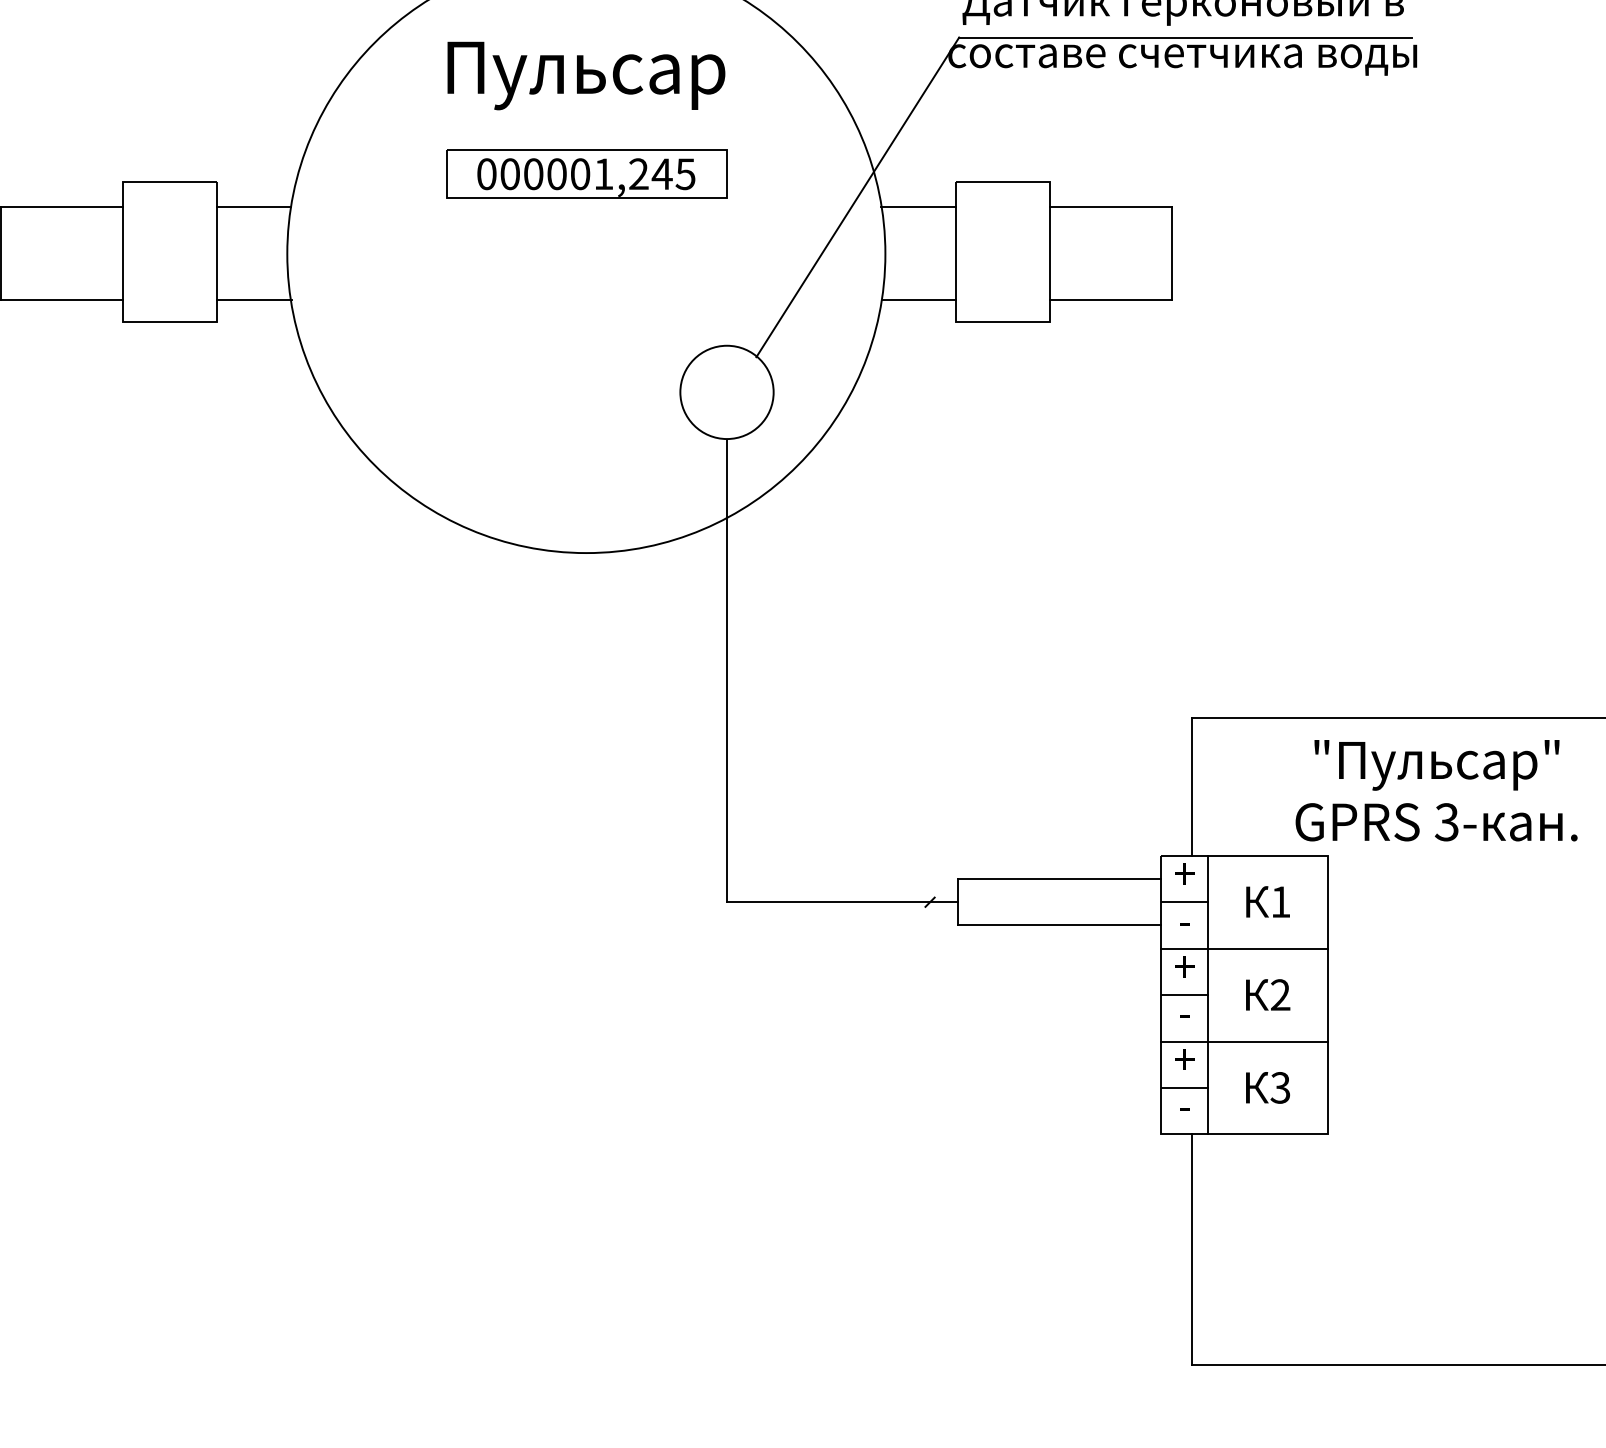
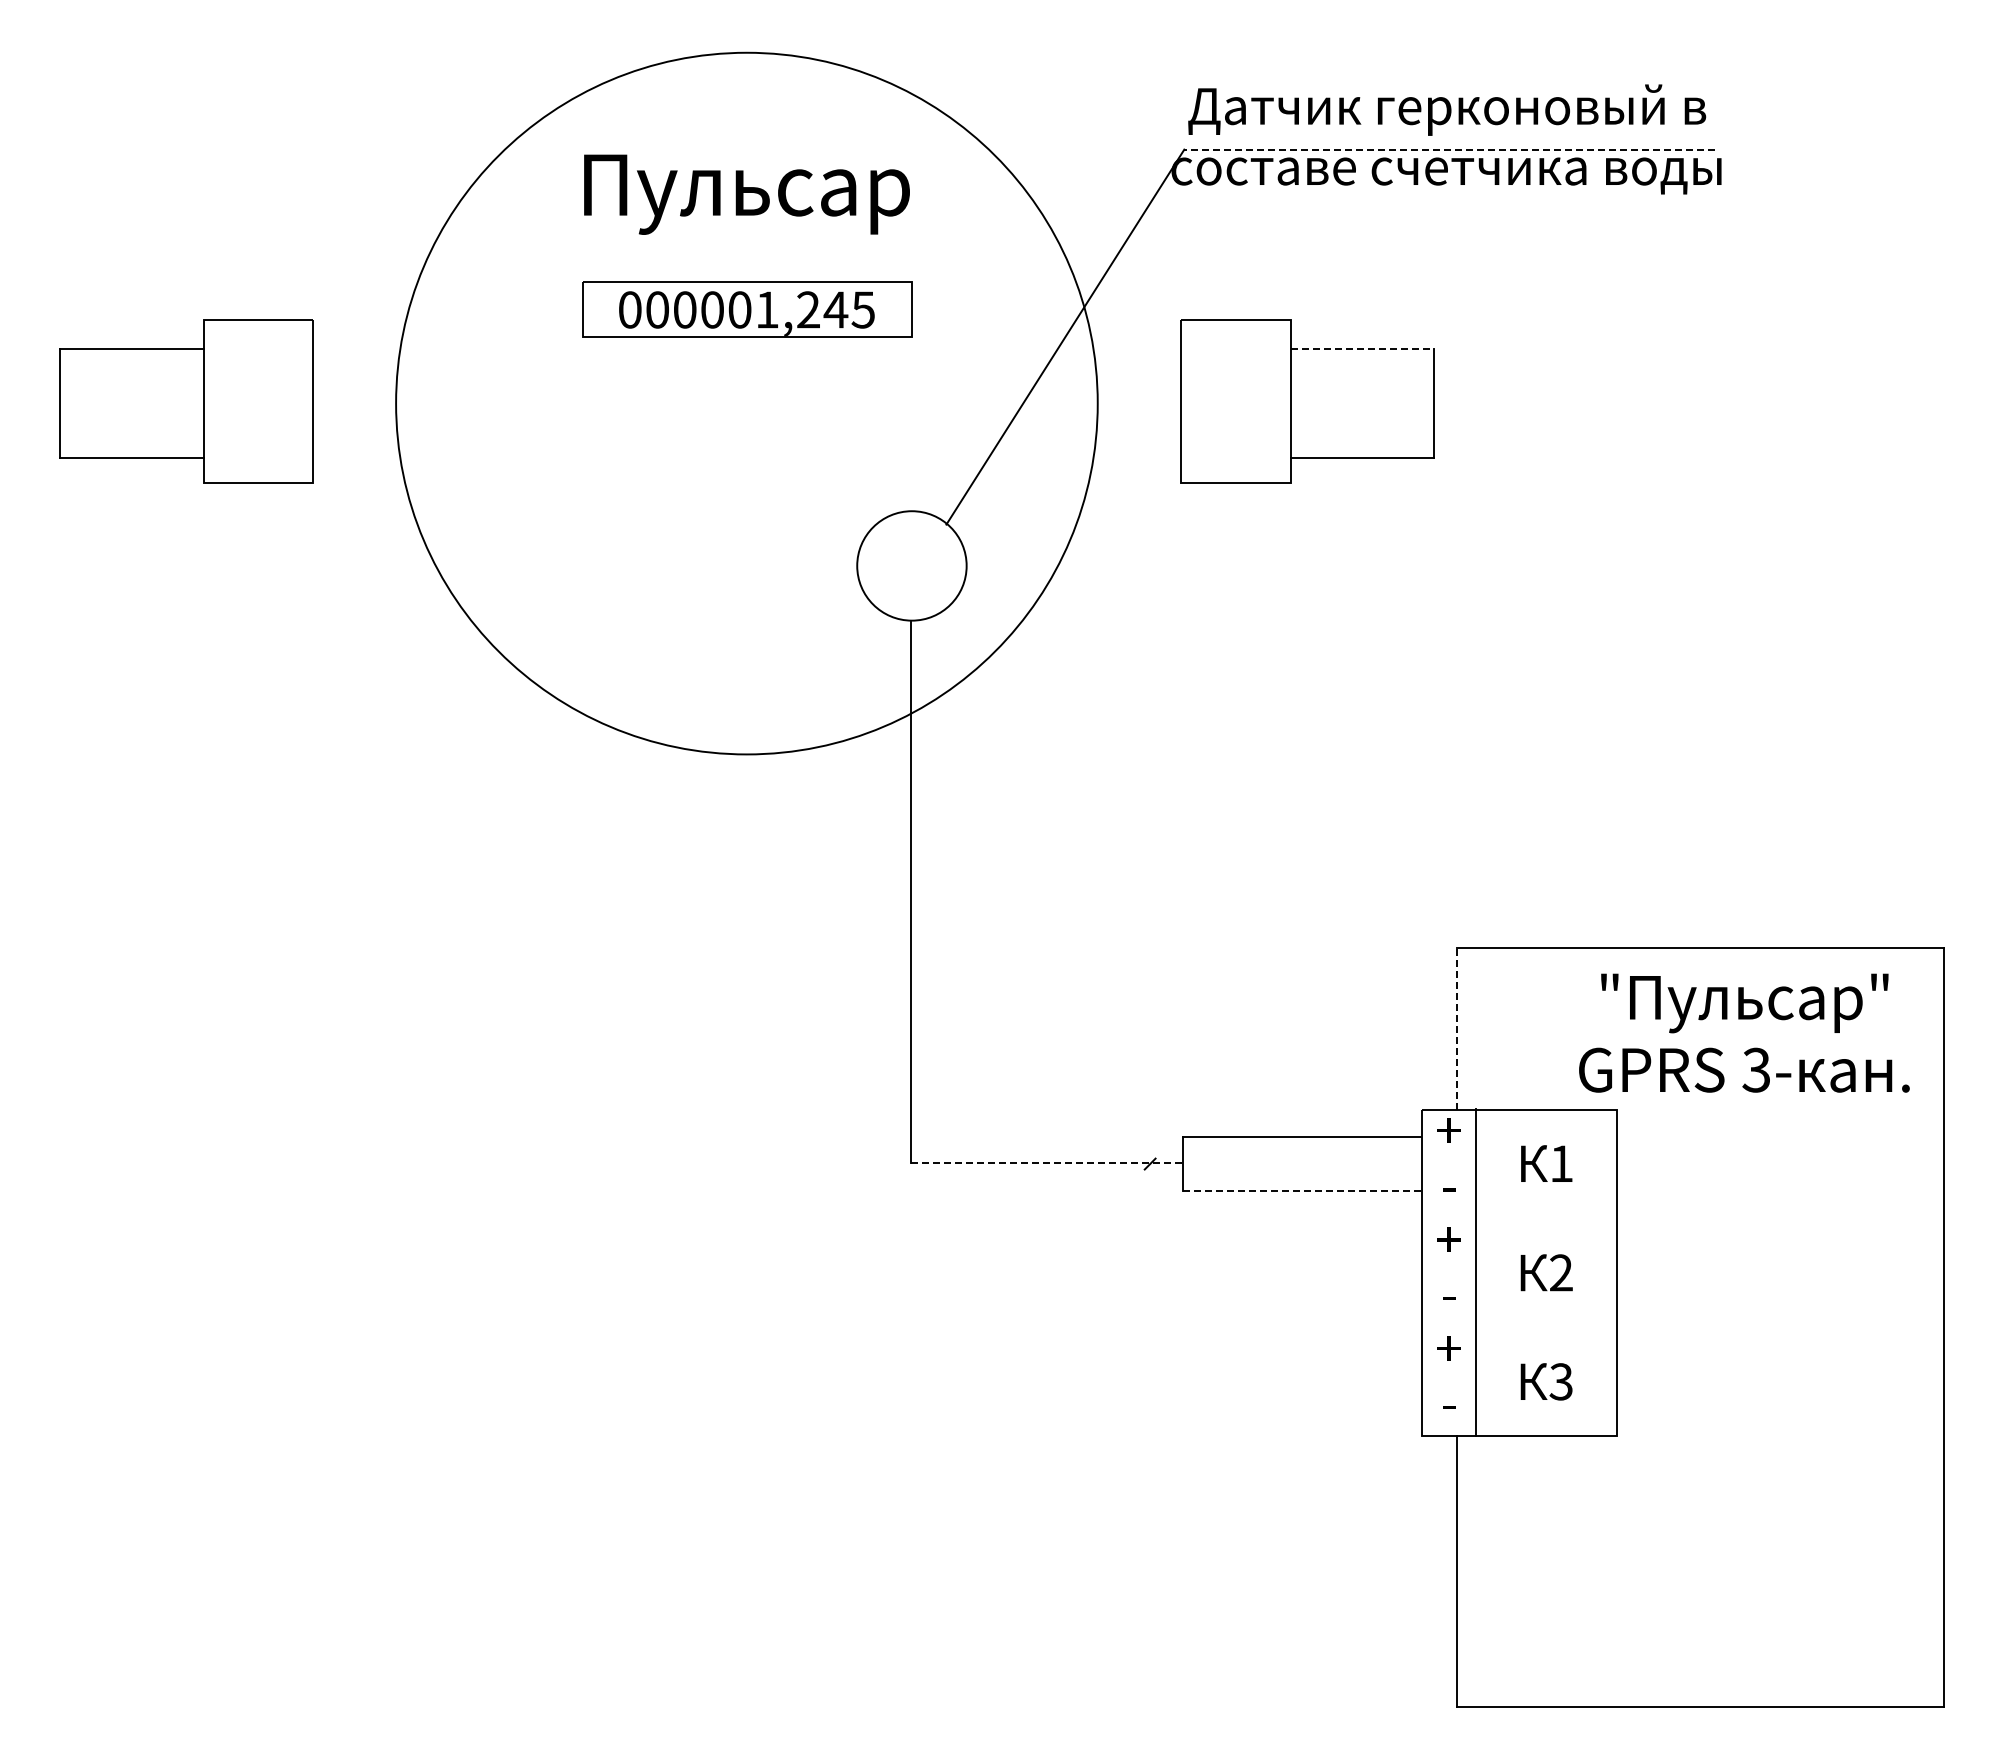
line: (1185, 37) -> (1449, 149), solid -> dashed
line: (253, 207) -> (356, 348), removed
line: (918, 207) -> (1136, 348), removed
line: (1111, 207) -> (1362, 348), solid -> dashed
line: (254, 299) -> (357, 457), removed
line: (919, 299) -> (1137, 457), removed
line: (1192, 786) -> (1457, 1028), solid -> dashed
line: (842, 901) -> (1047, 1163), solid -> dashed
line: (1184, 902) -> (1448, 1164), removed
line: (1059, 925) -> (1302, 1191), solid -> dashed
line: (1244, 948) -> (1519, 1218), removed
line: (1184, 995) -> (1448, 1273), removed
line: (1244, 1041) -> (1519, 1327), removed
line: (1184, 1088) -> (1448, 1382), removed

